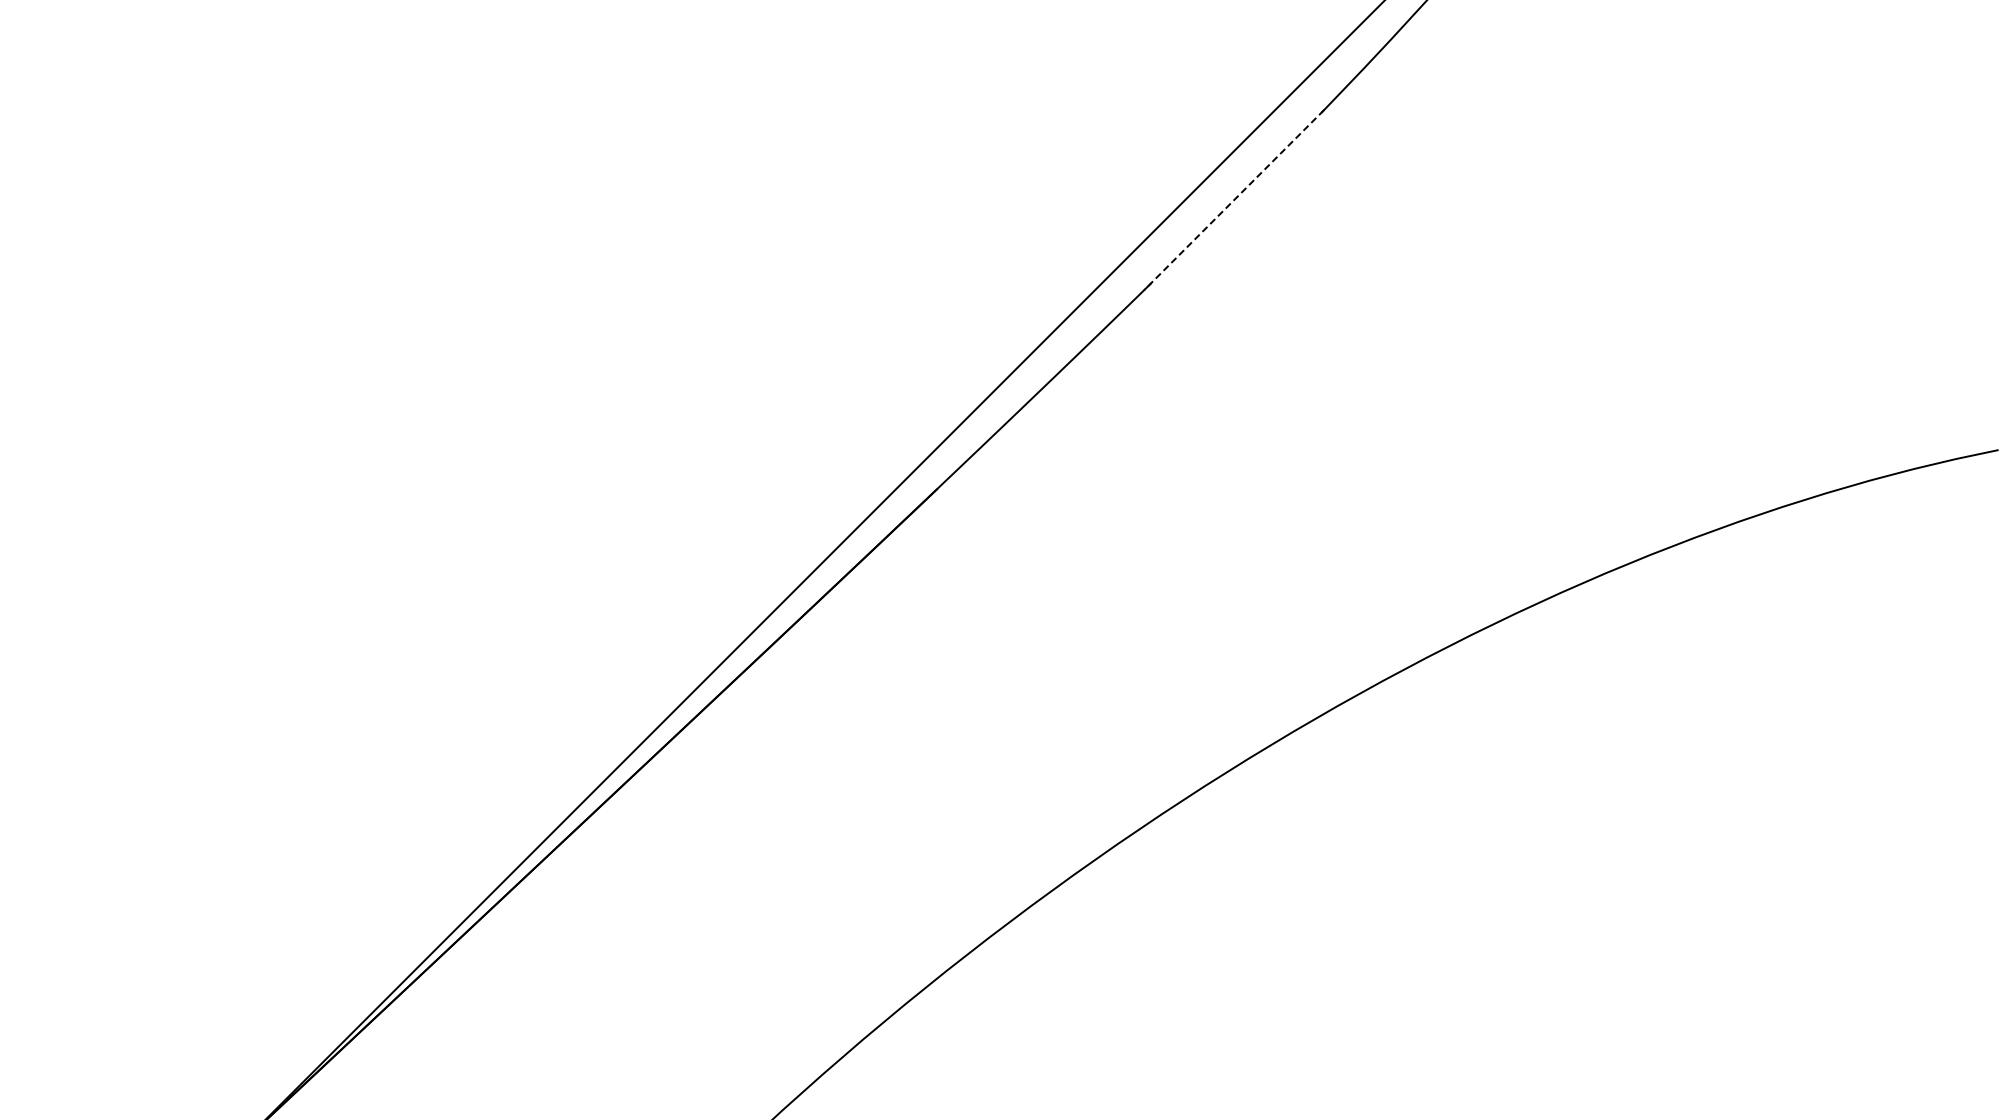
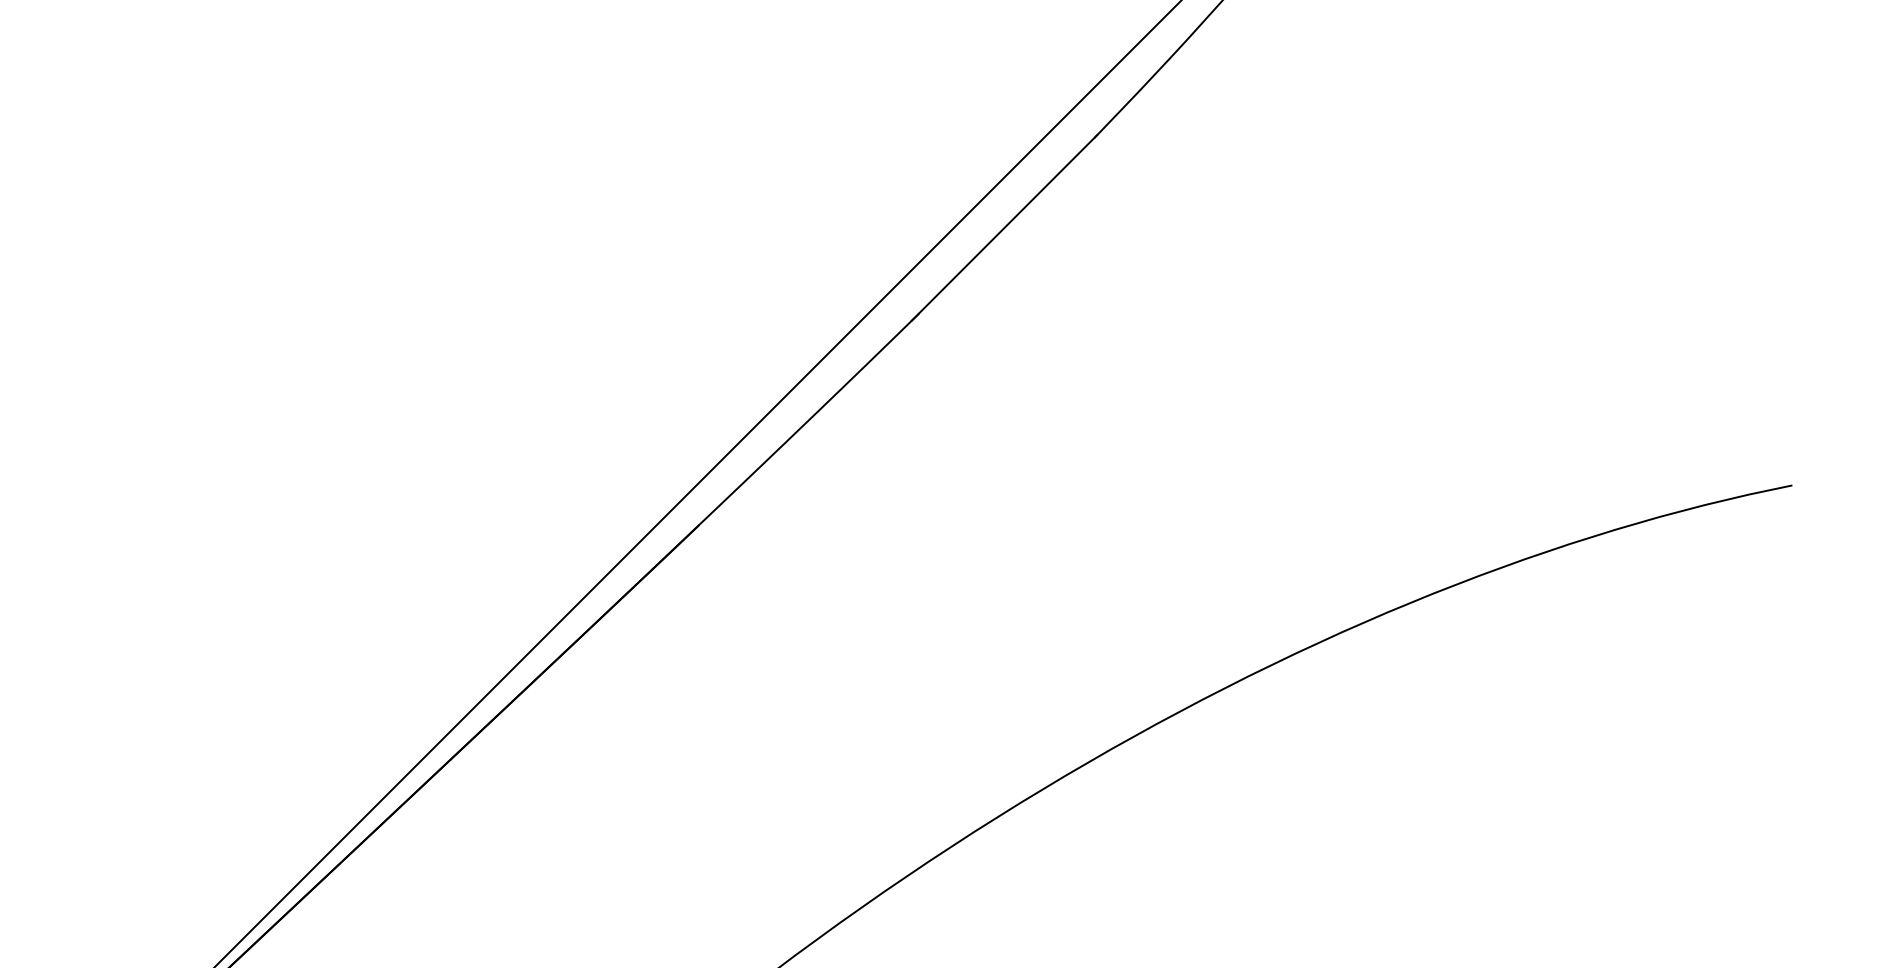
line: (1233, 200) -> (1003, 228), dashed -> solid

